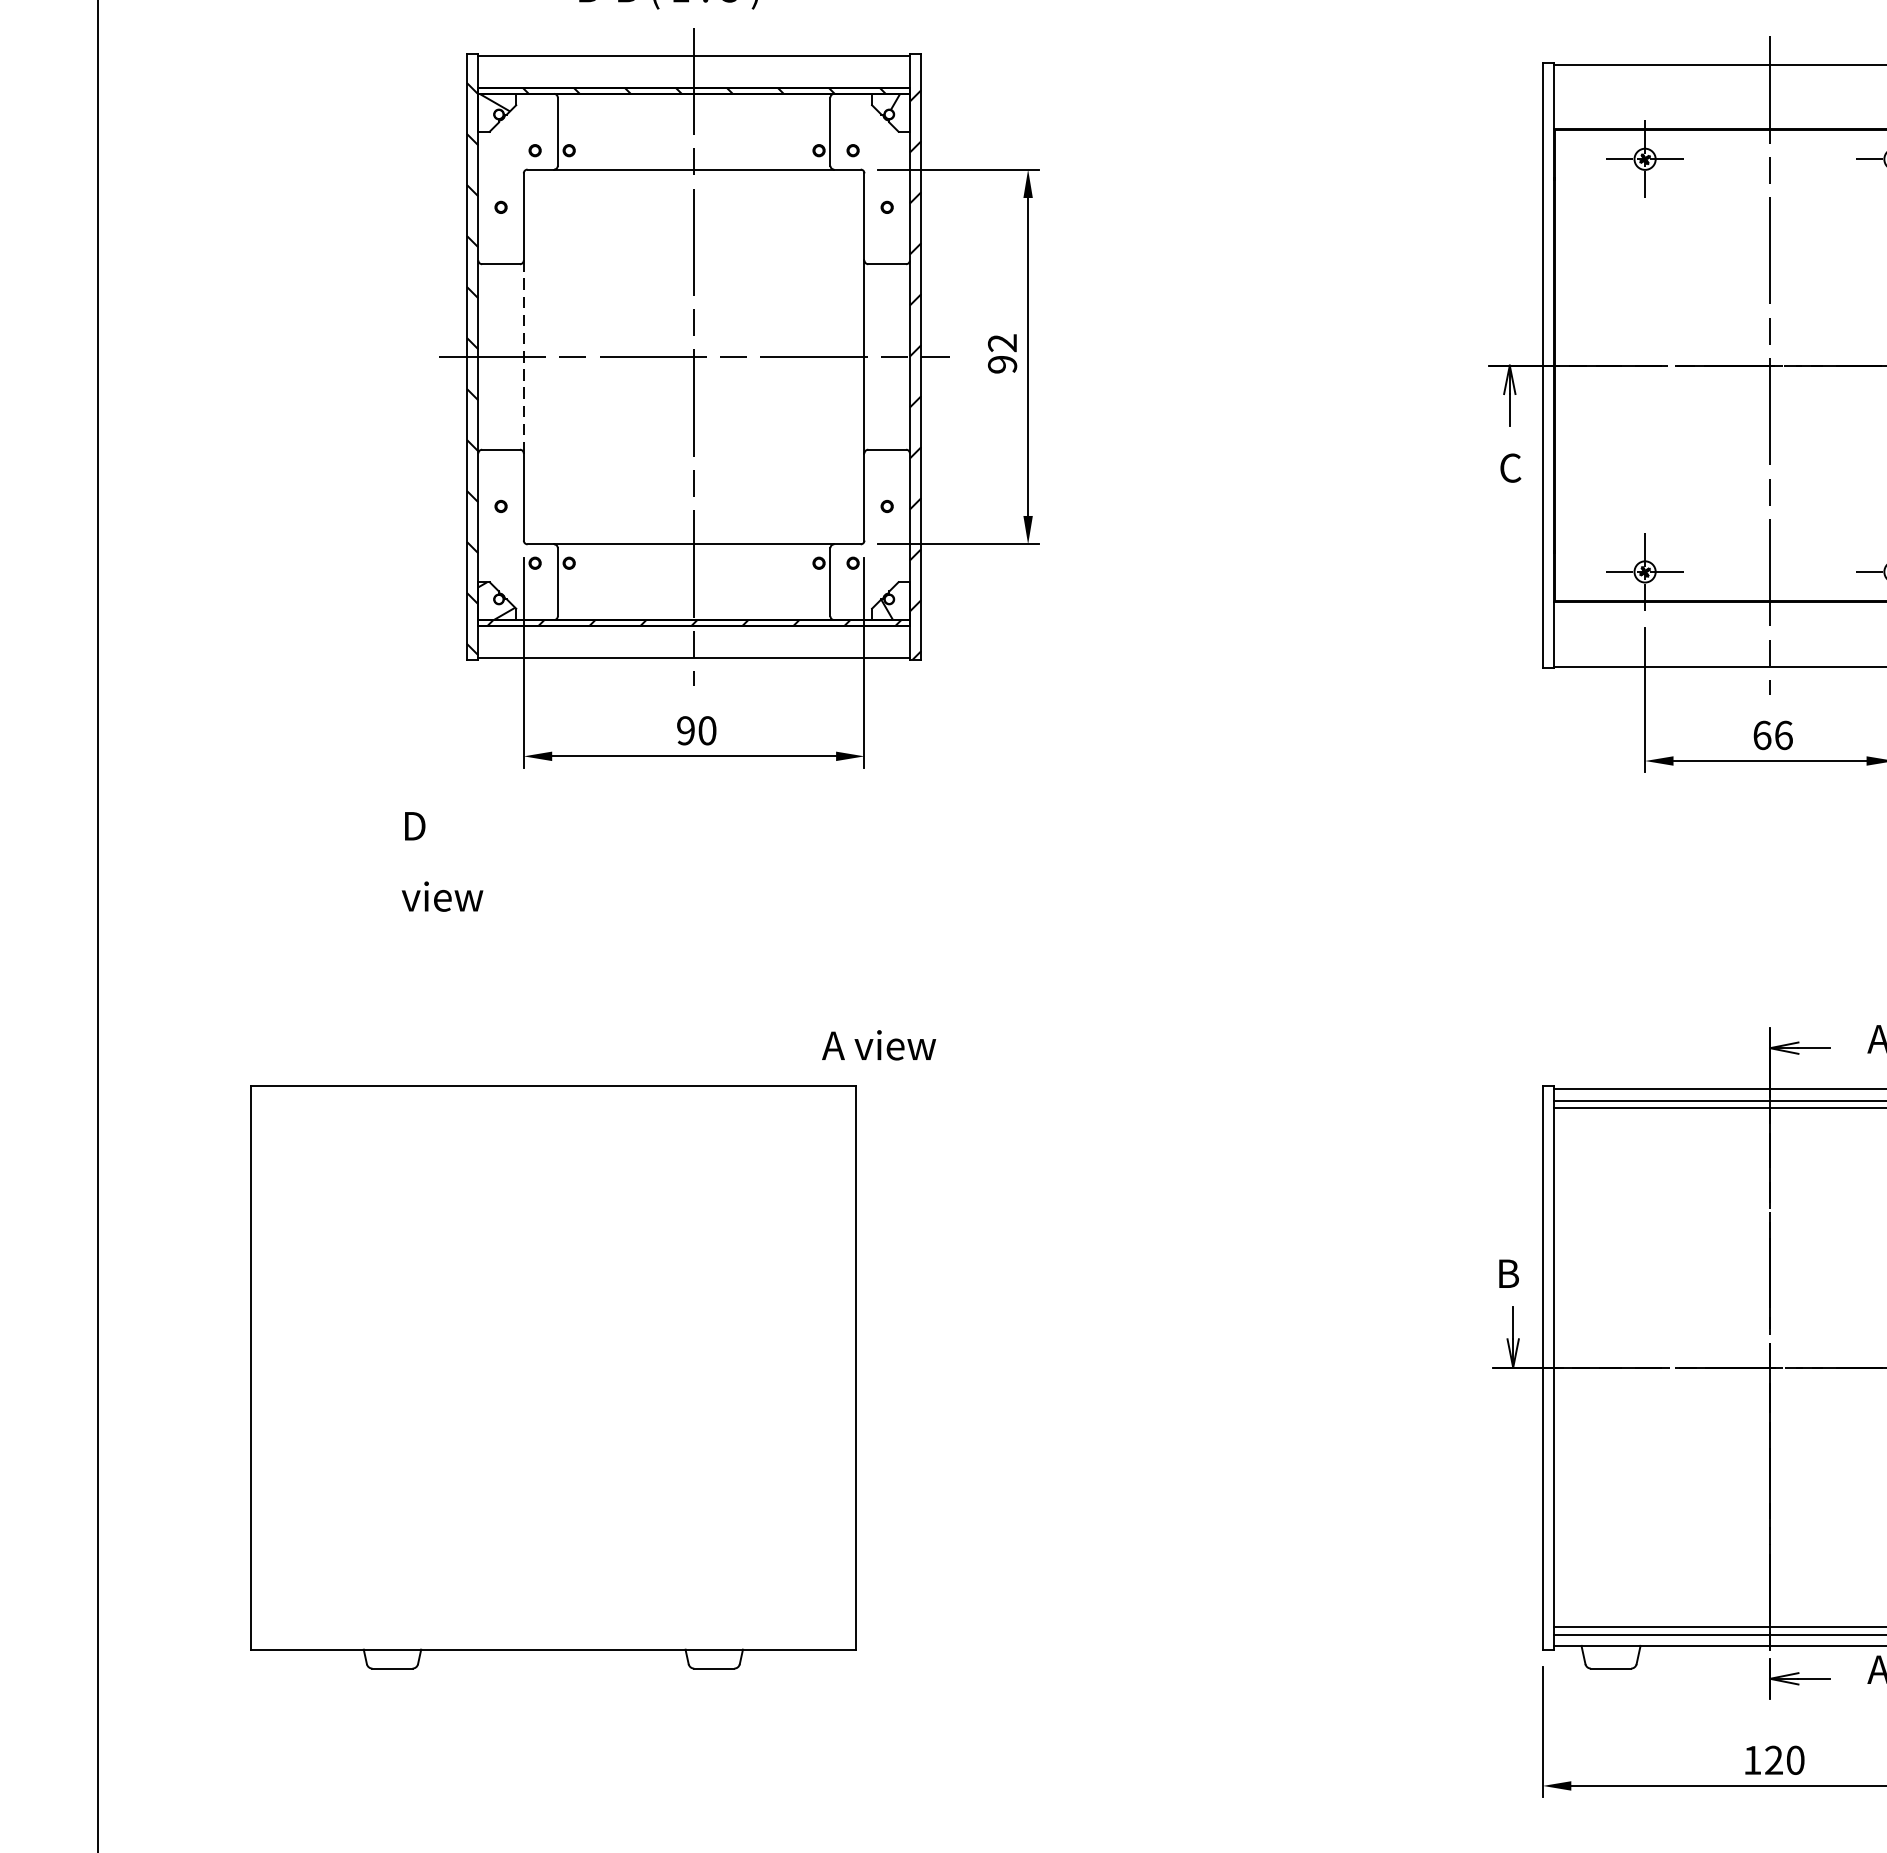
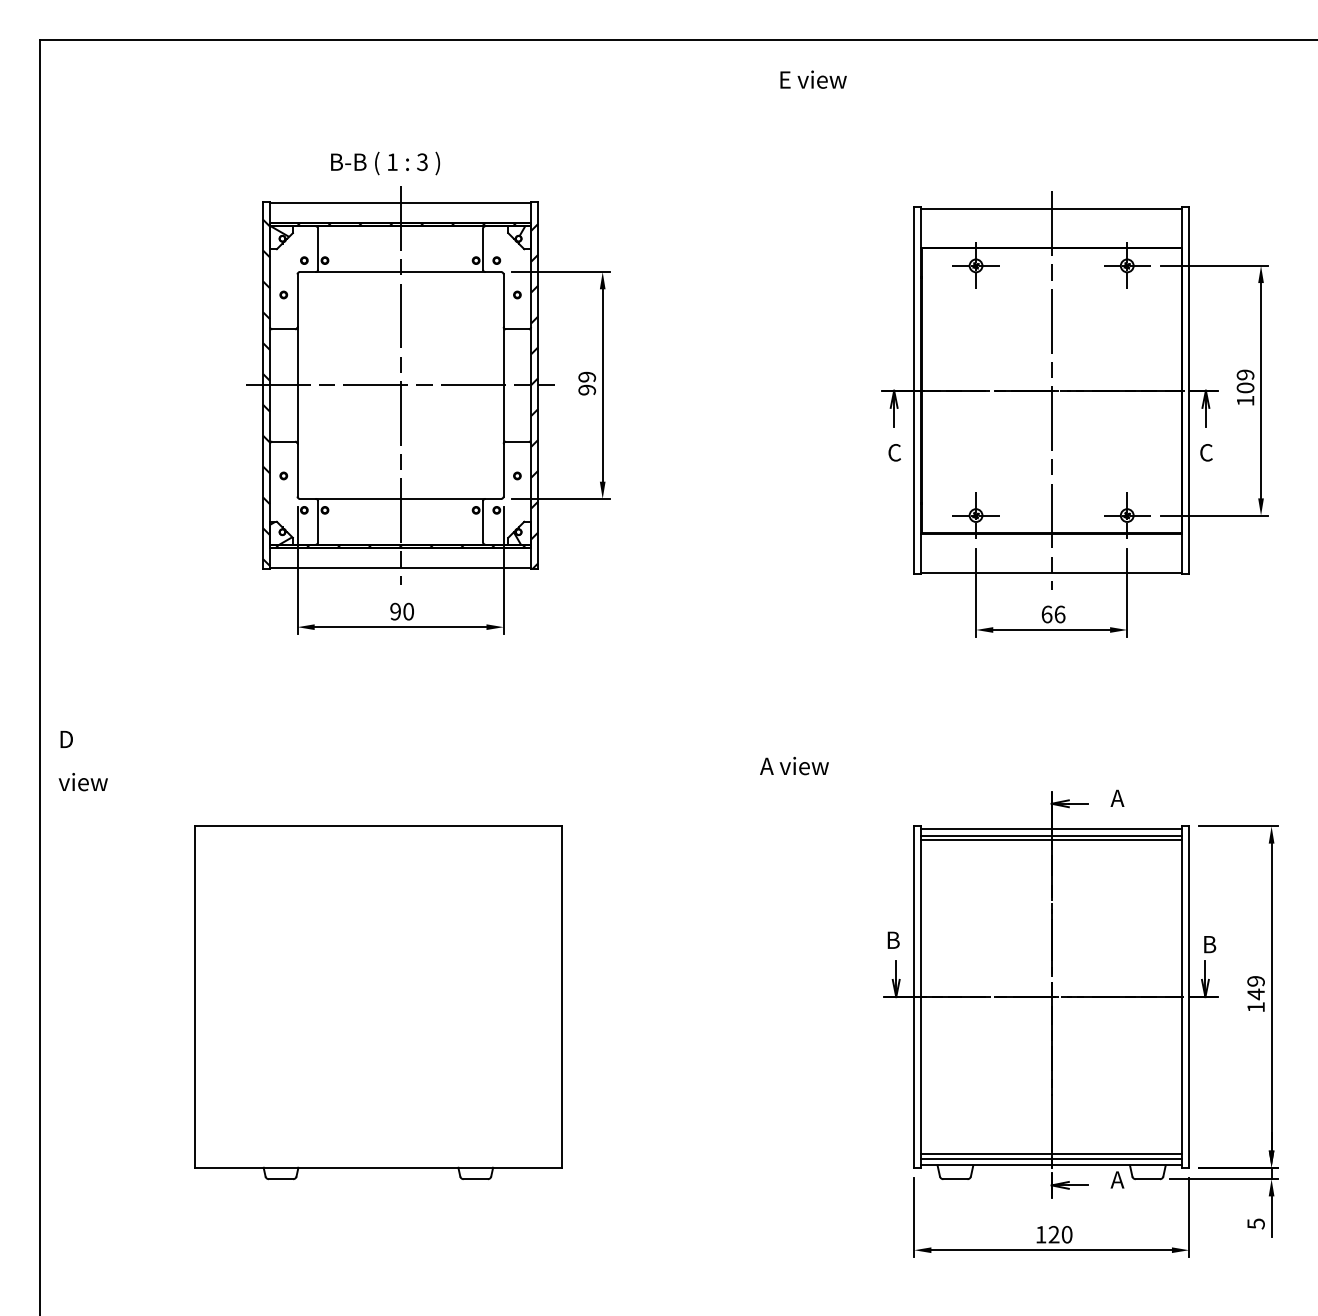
text: (1003, 342) -> (587, 376), 92 -> 99
line: (523, 356) -> (297, 385), dashed -> solid
text: (441, 862) -> (82, 761), moved
text: (879, 1044) -> (794, 765), moved
part: (553, 1376) -> (378, 1002), moved

